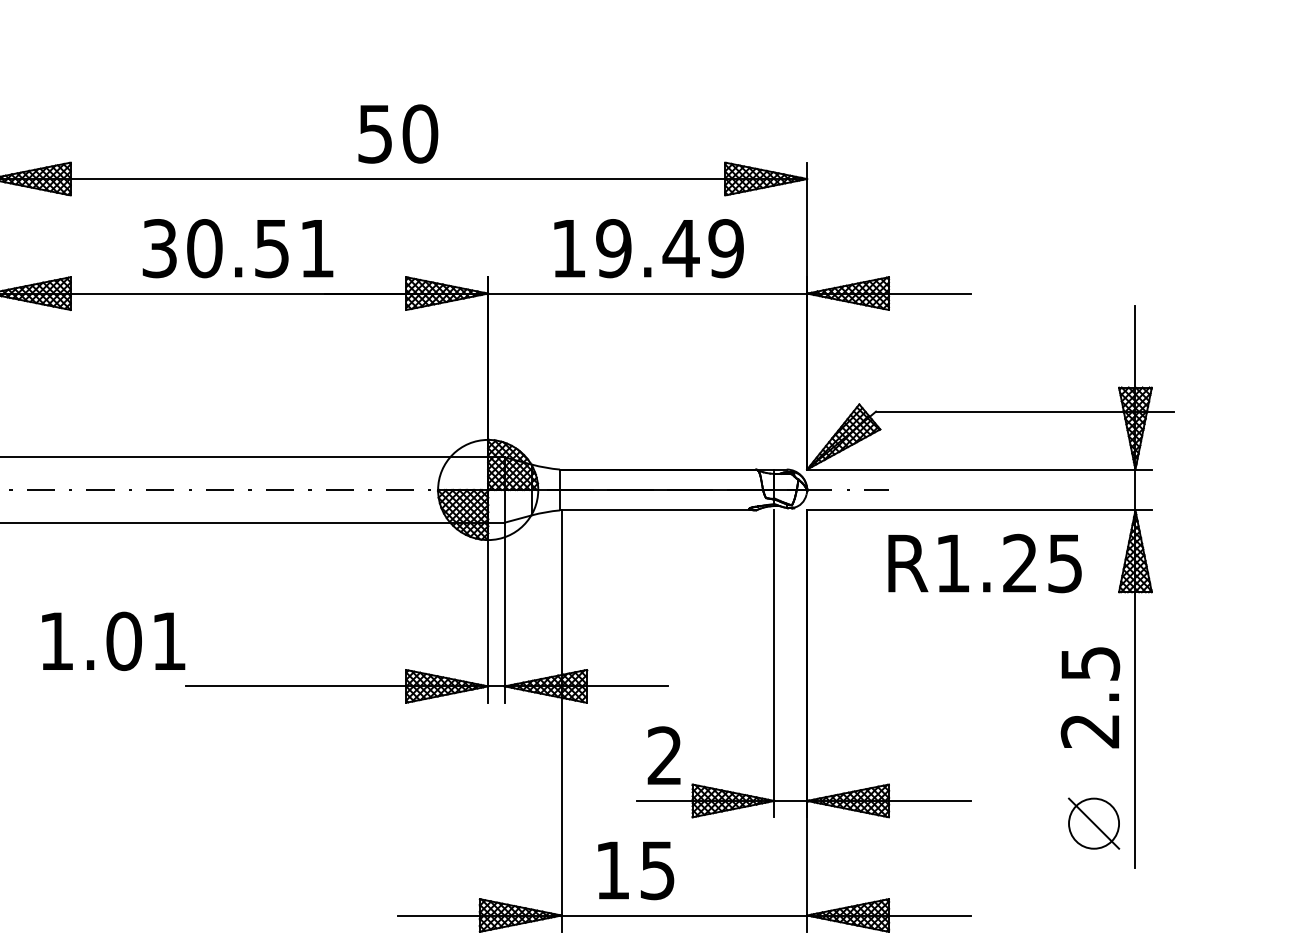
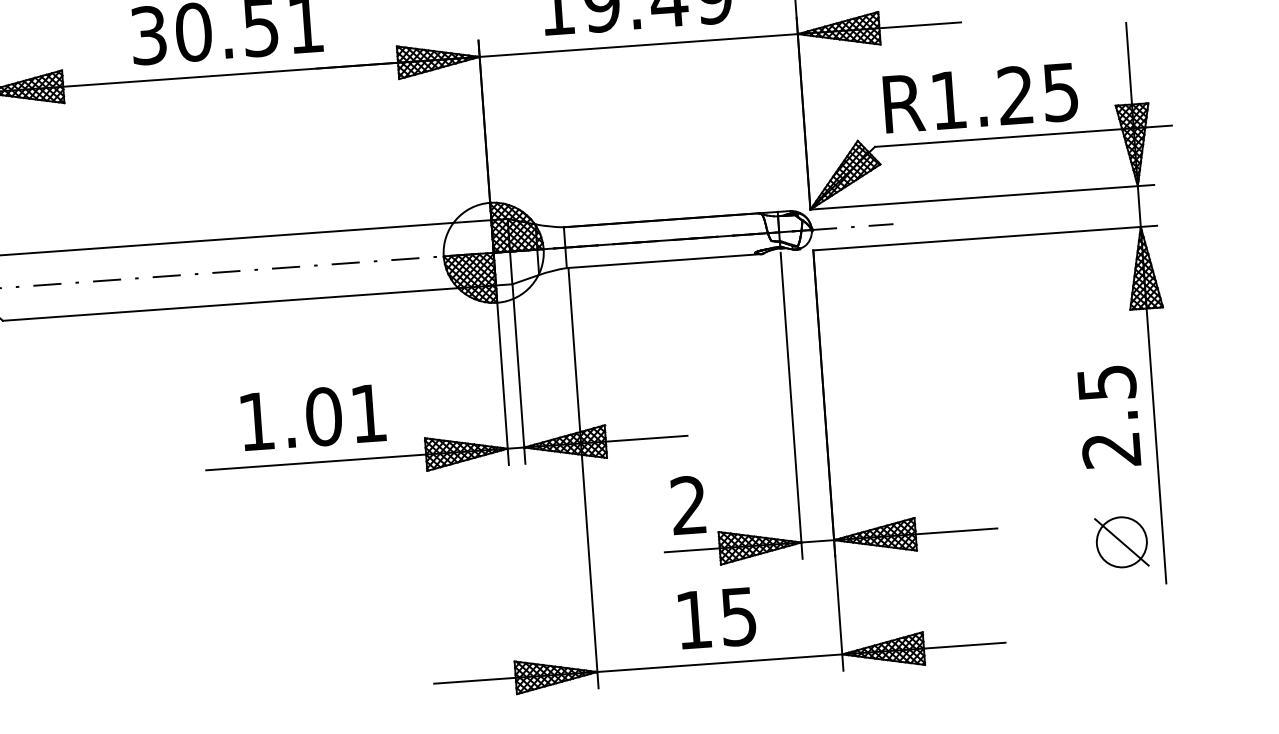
text: (984, 563) -> (980, 98), moved
text: (113, 640) -> (313, 416), moved
text: (636, 870) -> (717, 618), moved

